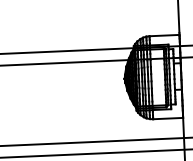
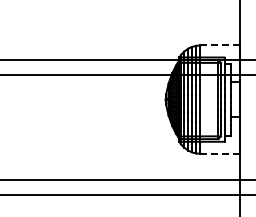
line: (164, 35) -> (219, 45), solid -> dashed
line: (167, 118) -> (219, 153), solid -> dashed

